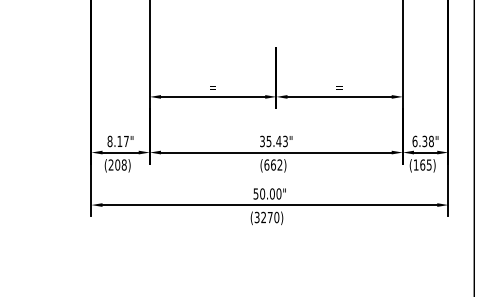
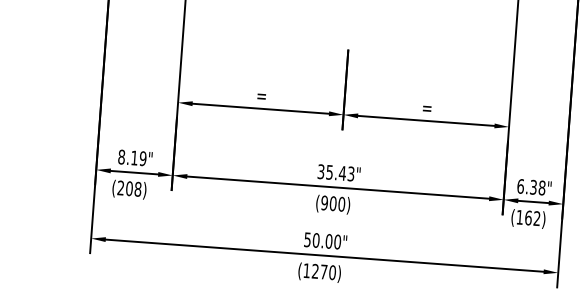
text: (125, 141) -> (141, 158), 8.17" -> 8.19"
text: (273, 164) -> (333, 202), (662) -> (900)
text: (428, 164) -> (536, 217), (165) -> (162)
text: (256, 217) -> (306, 270), (3270) -> (1270)

